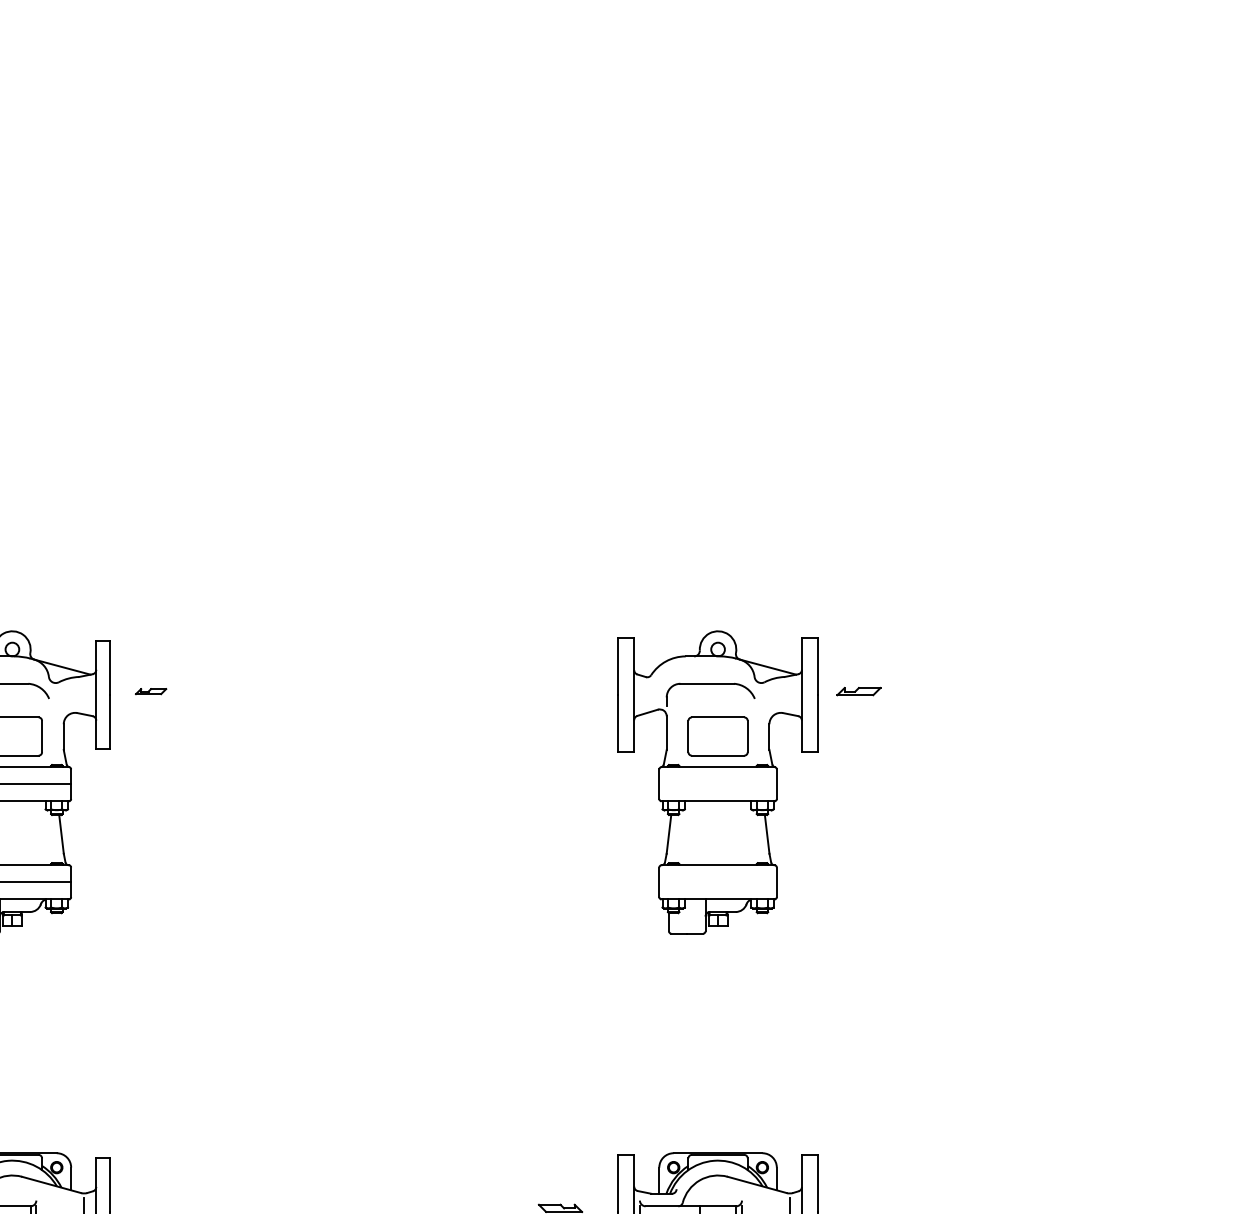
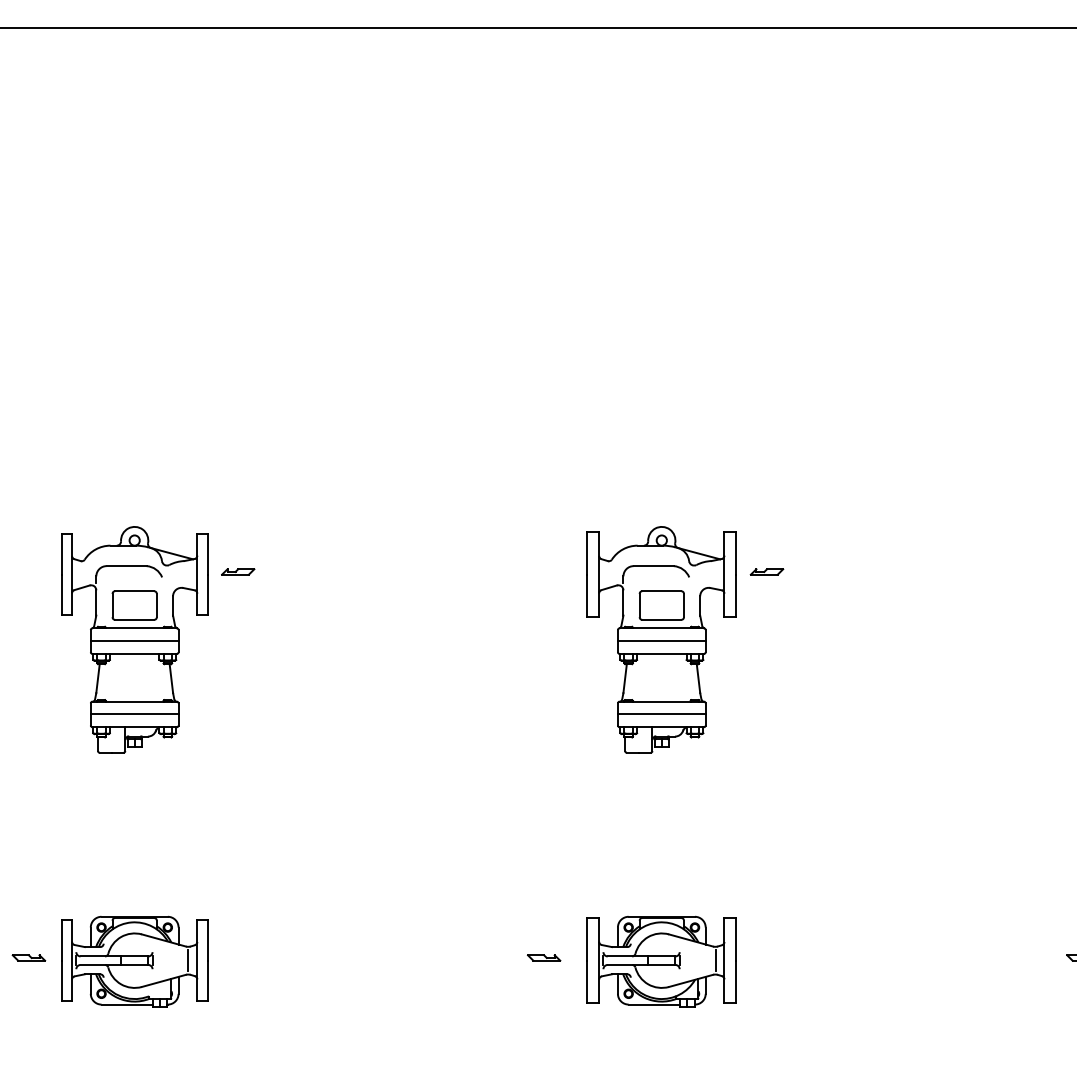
part: (151, 690) -> (238, 571), size x1.43
line: (717, 784) -> (661, 641), added
line: (717, 882) -> (661, 714), added

